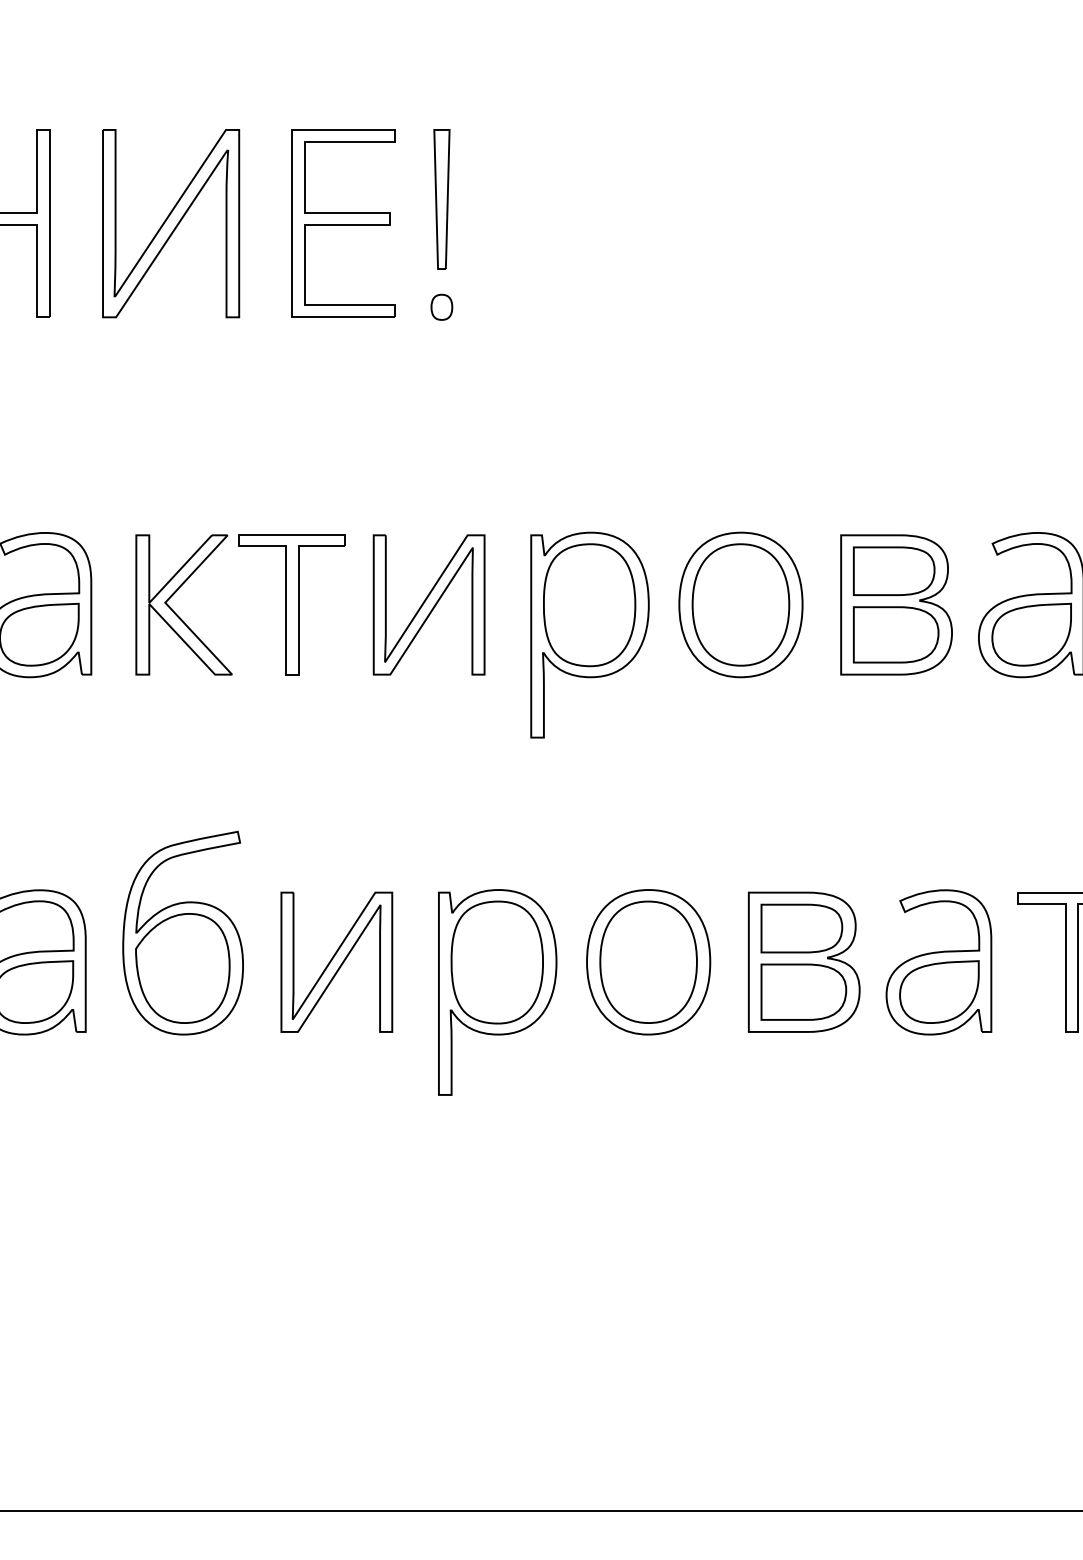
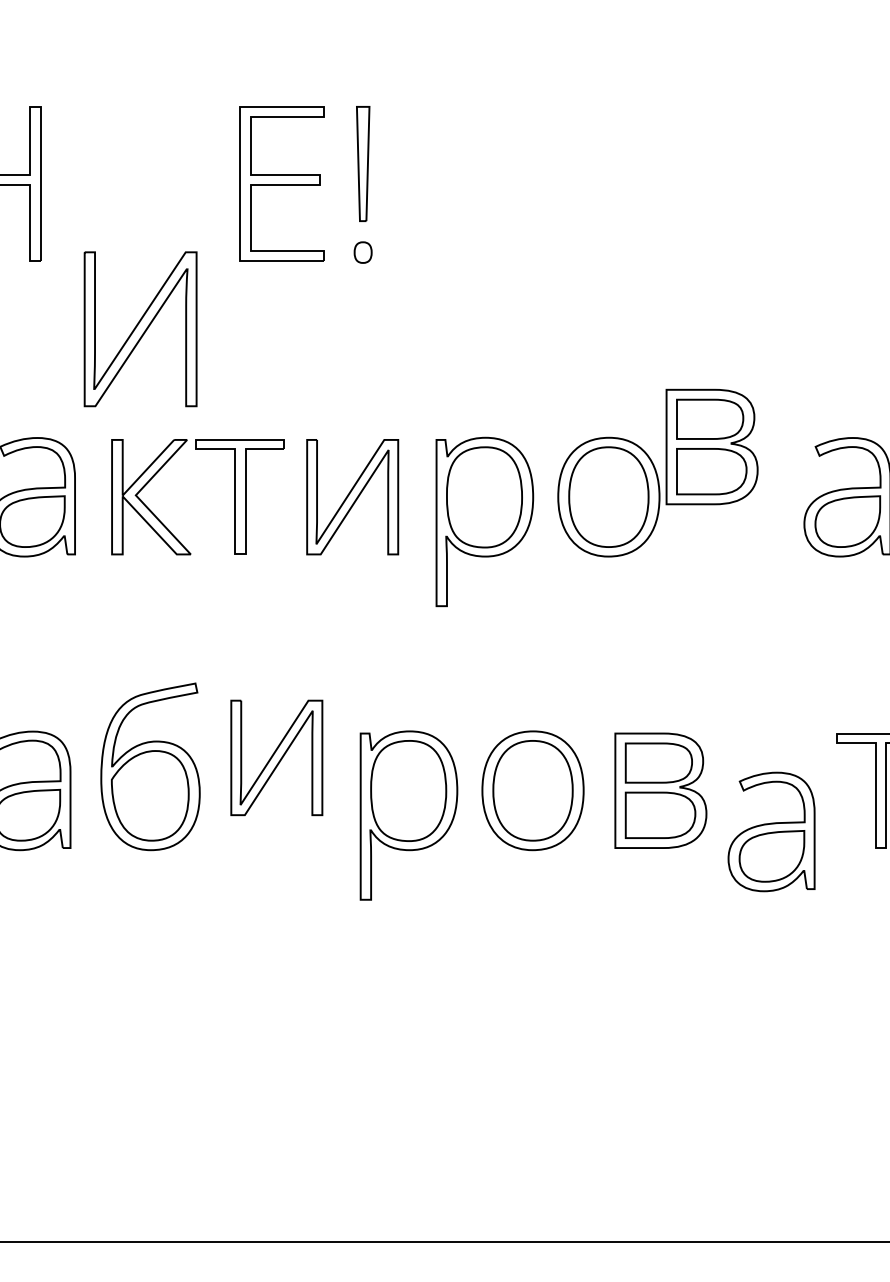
part: (171, 223) -> (140, 329), moved
part: (896, 604) -> (712, 446), moved
part: (336, 961) -> (276, 757), moved
part: (938, 962) -> (771, 832), moved

